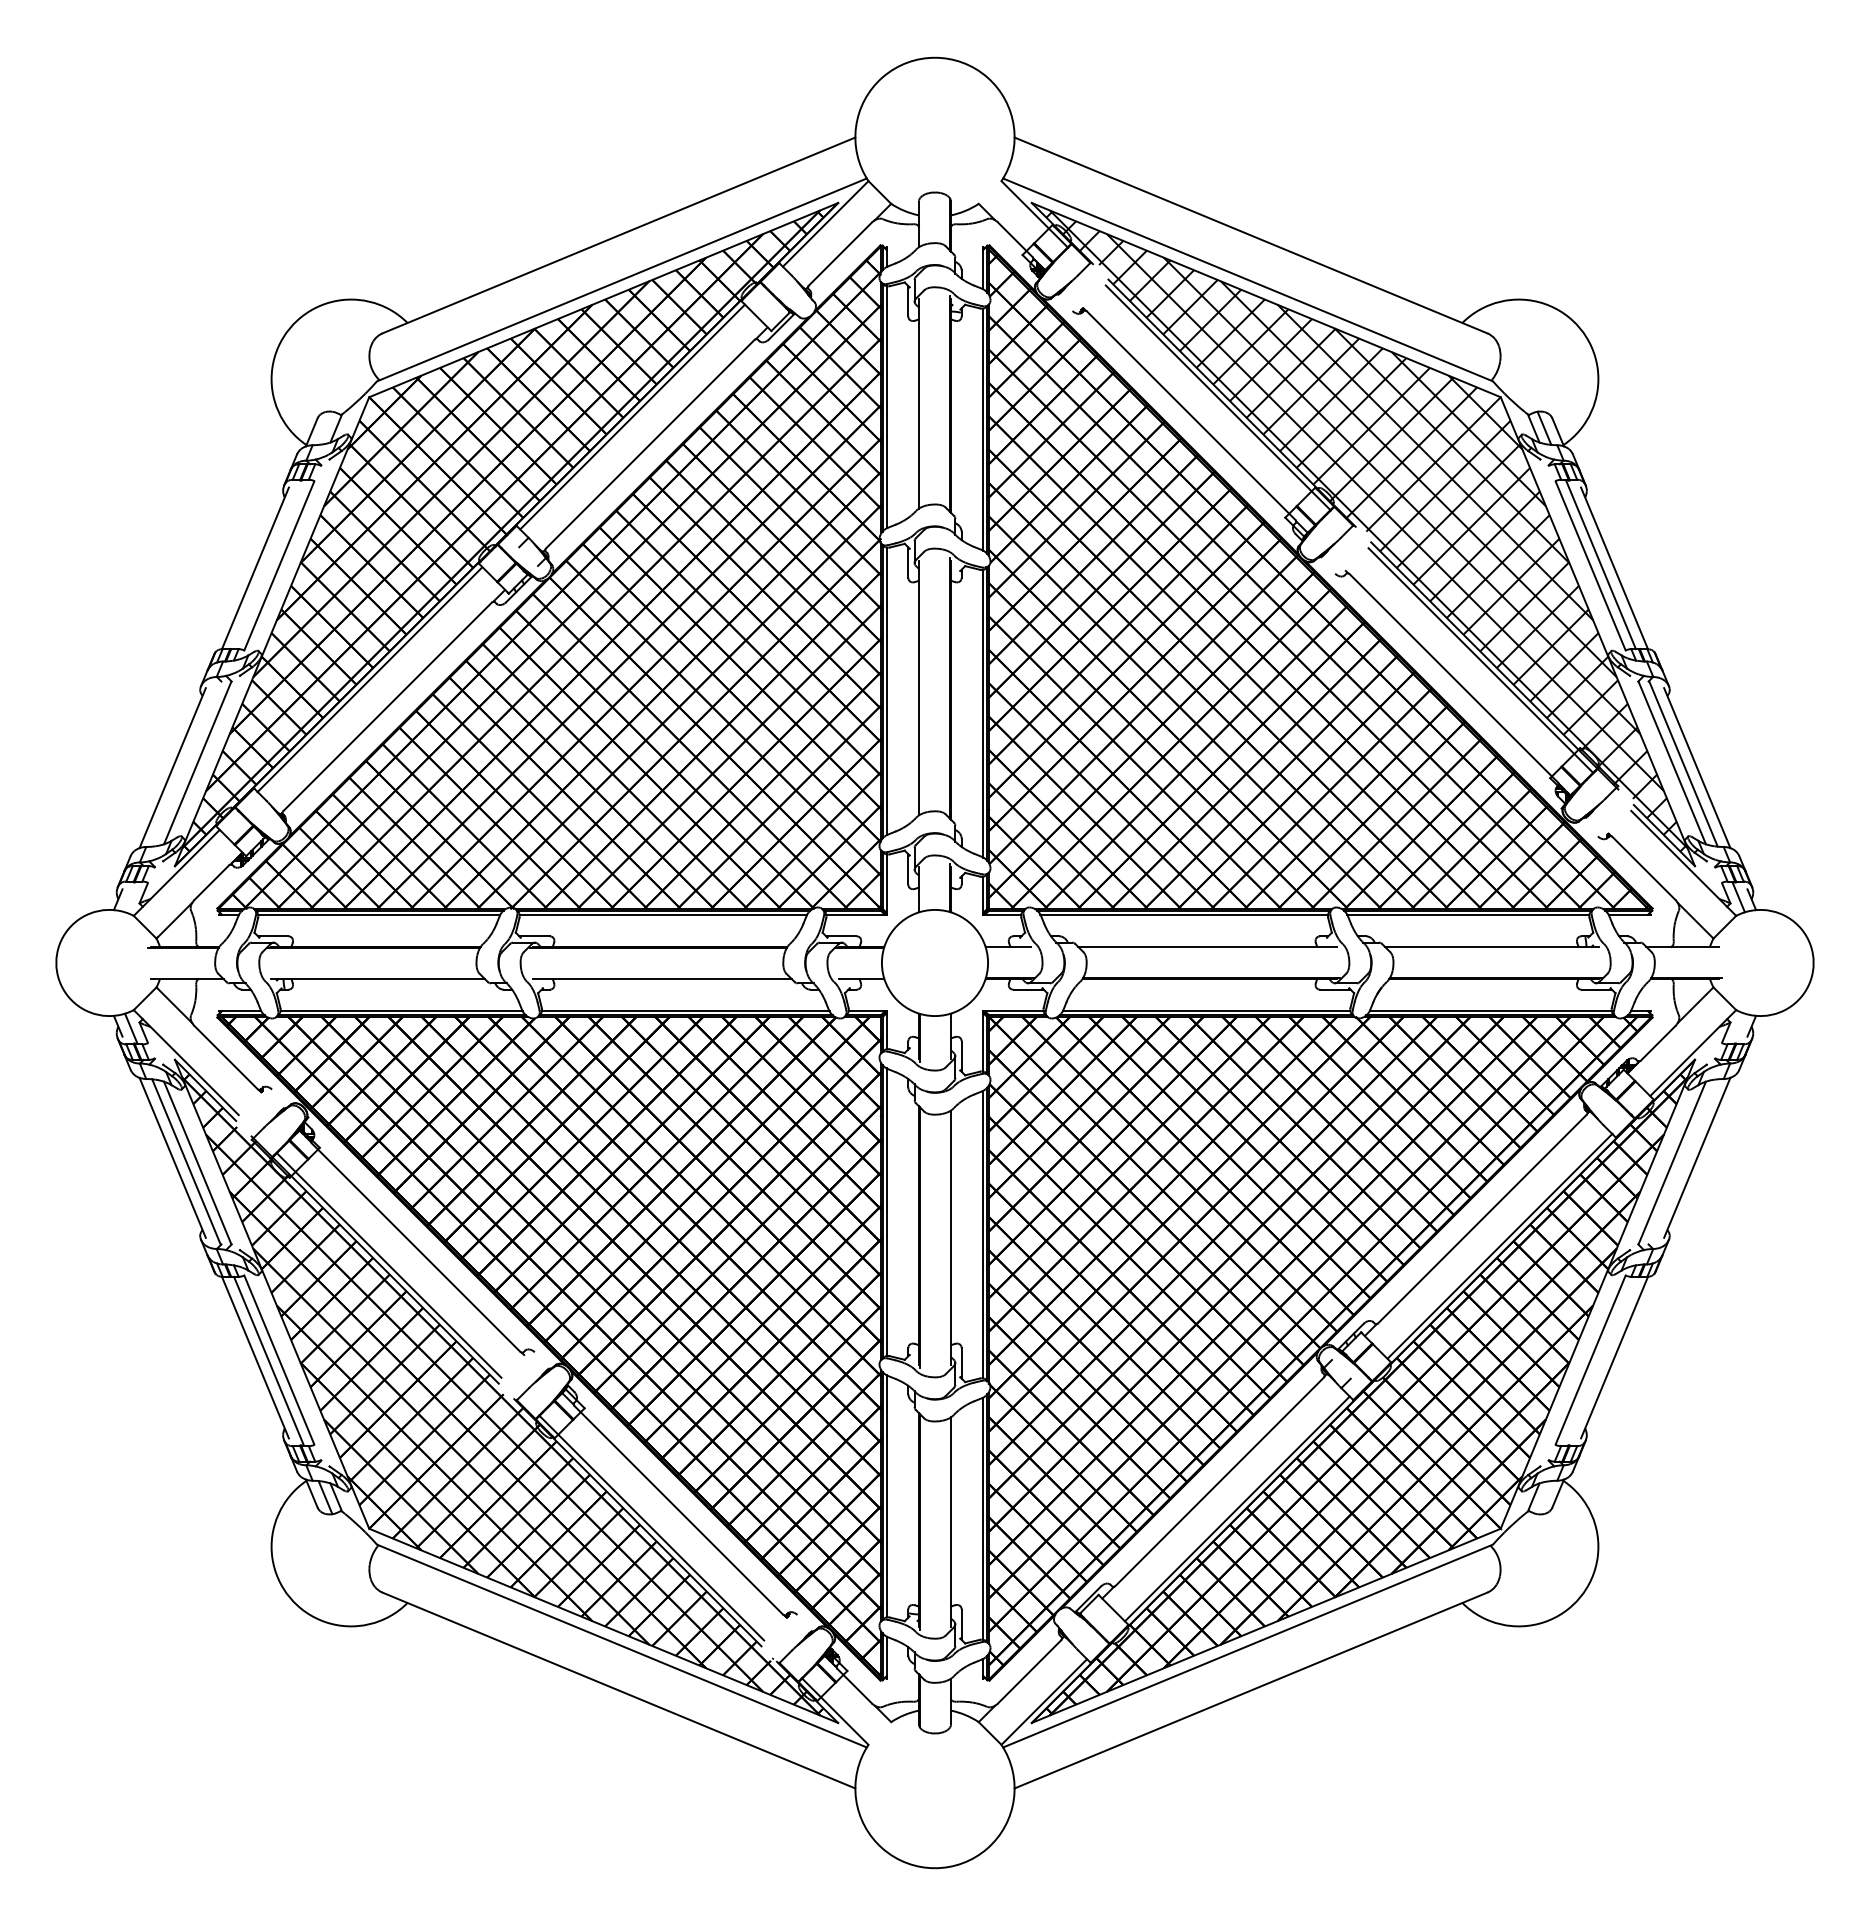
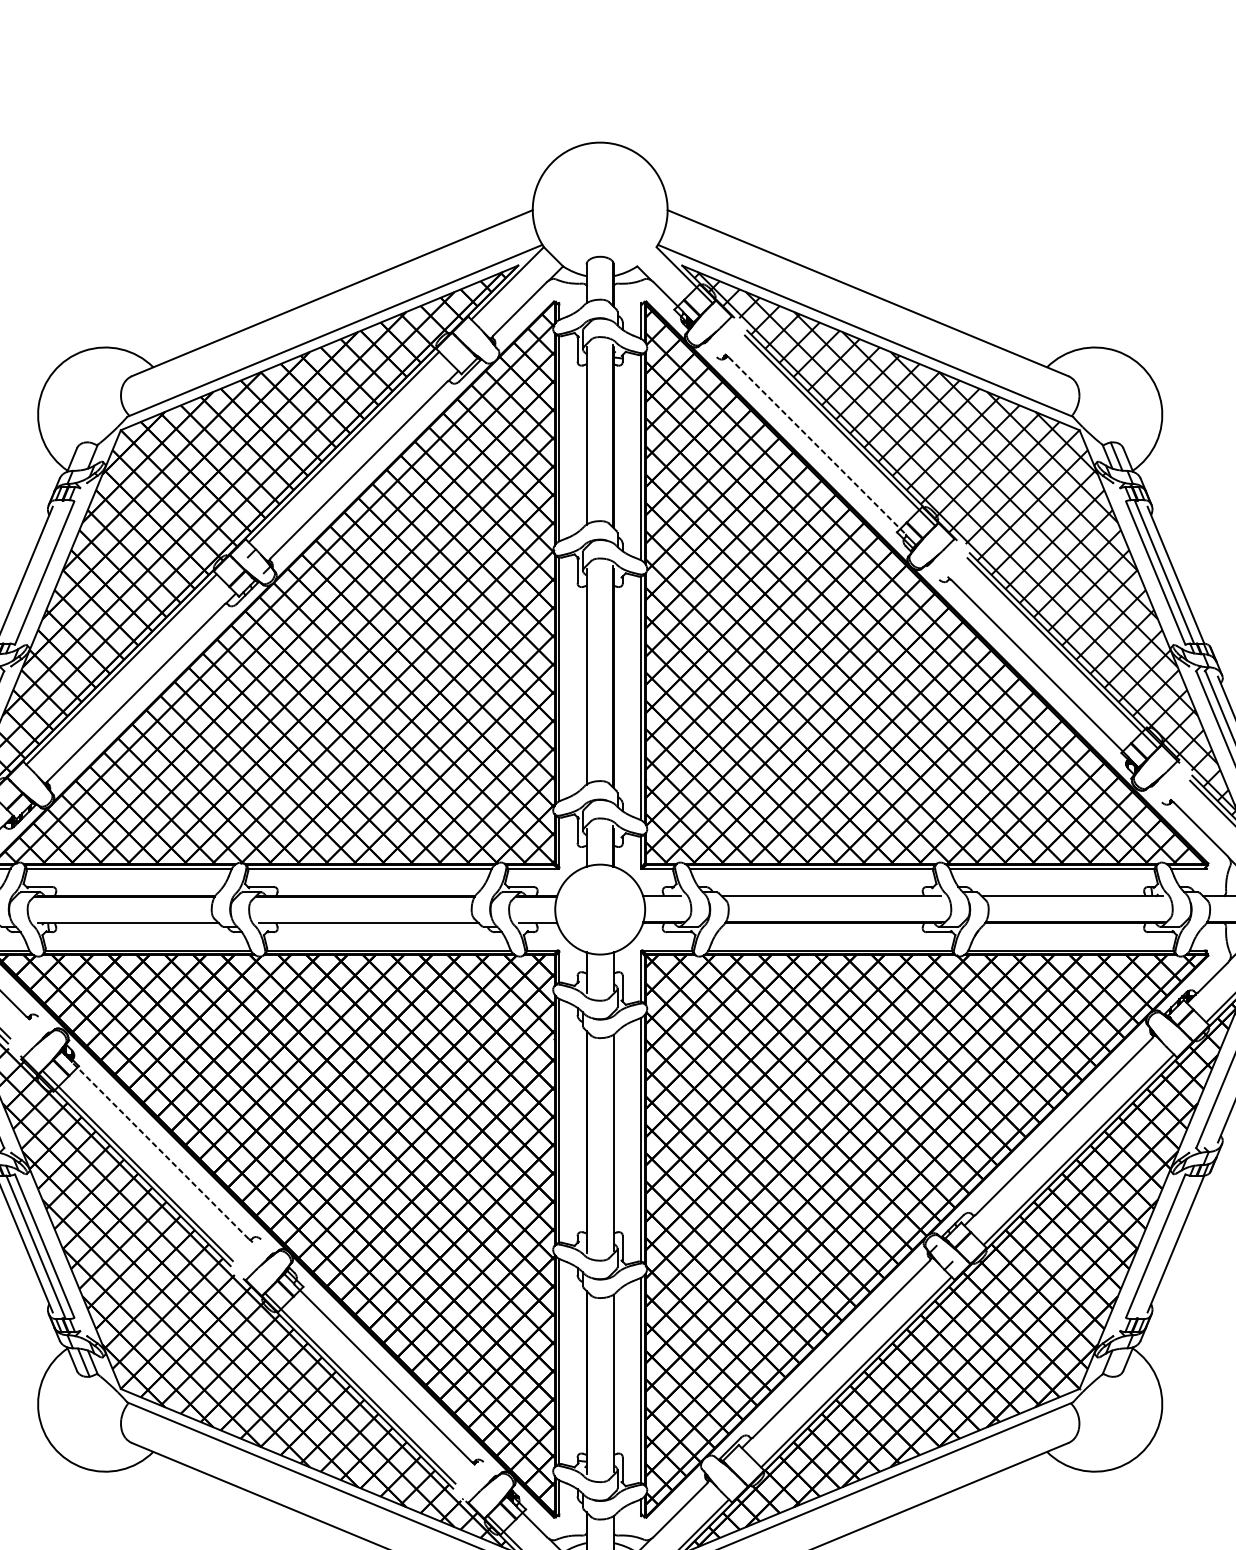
line: (1191, 415) -> (817, 445), solid -> dashed
line: (415, 1247) -> (160, 1150), solid -> dashed

